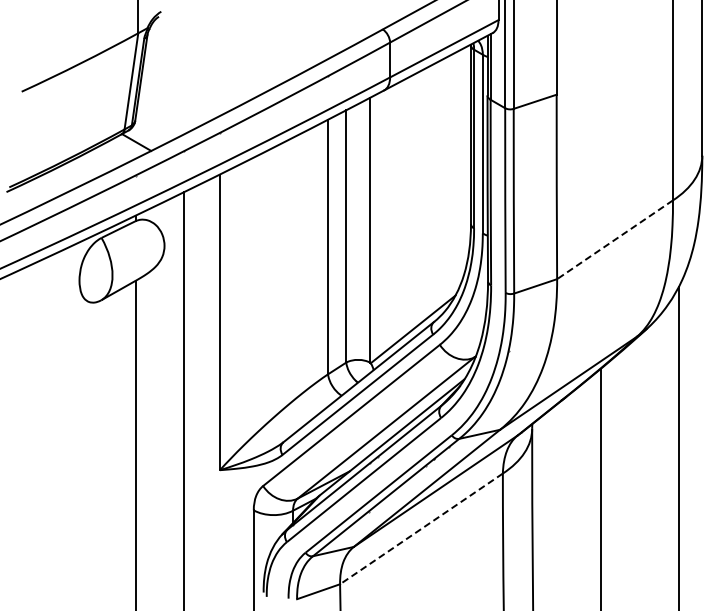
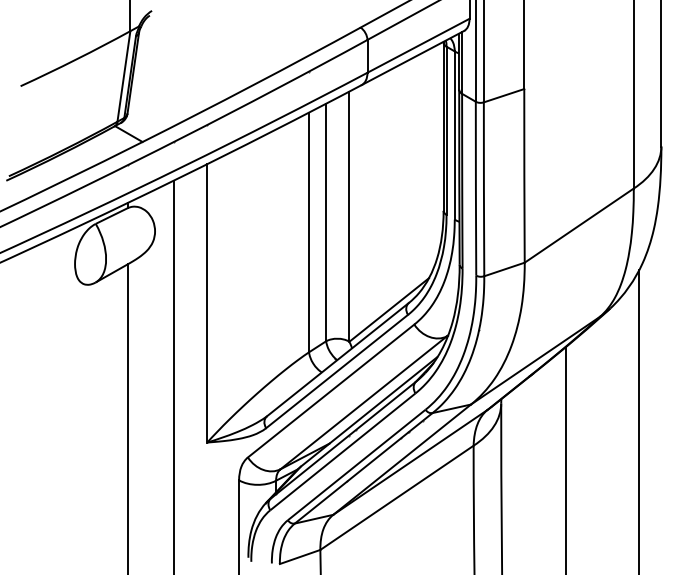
line: (614, 240) -> (578, 226), dashed -> solid
line: (421, 529) -> (397, 498), dashed -> solid

